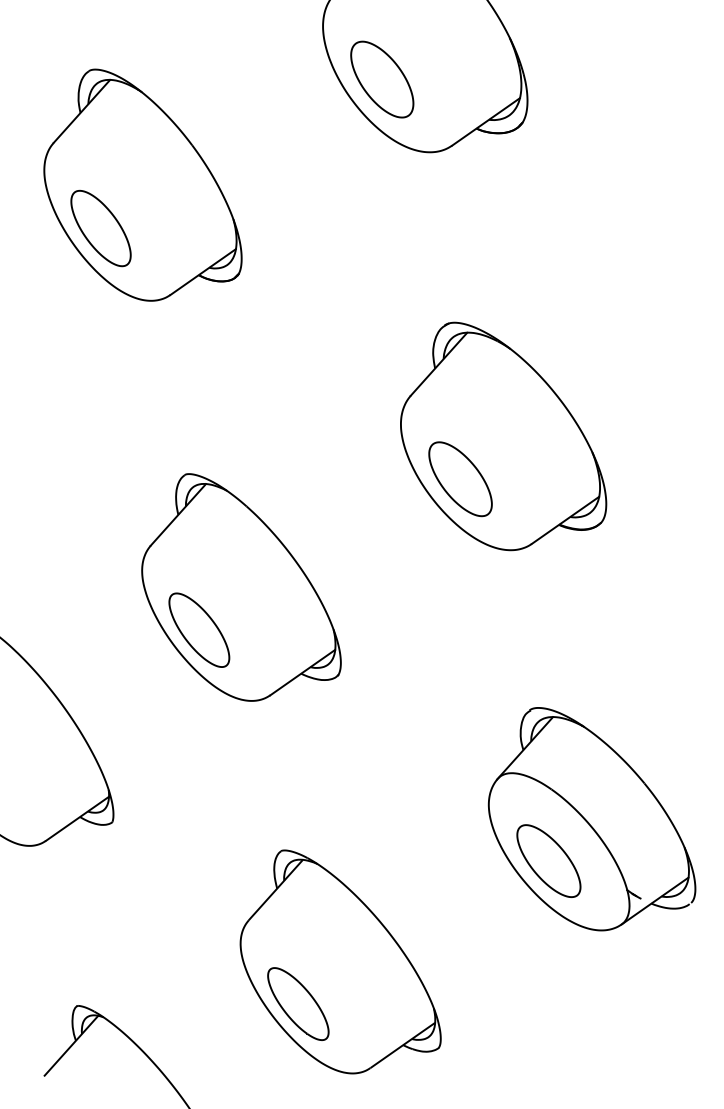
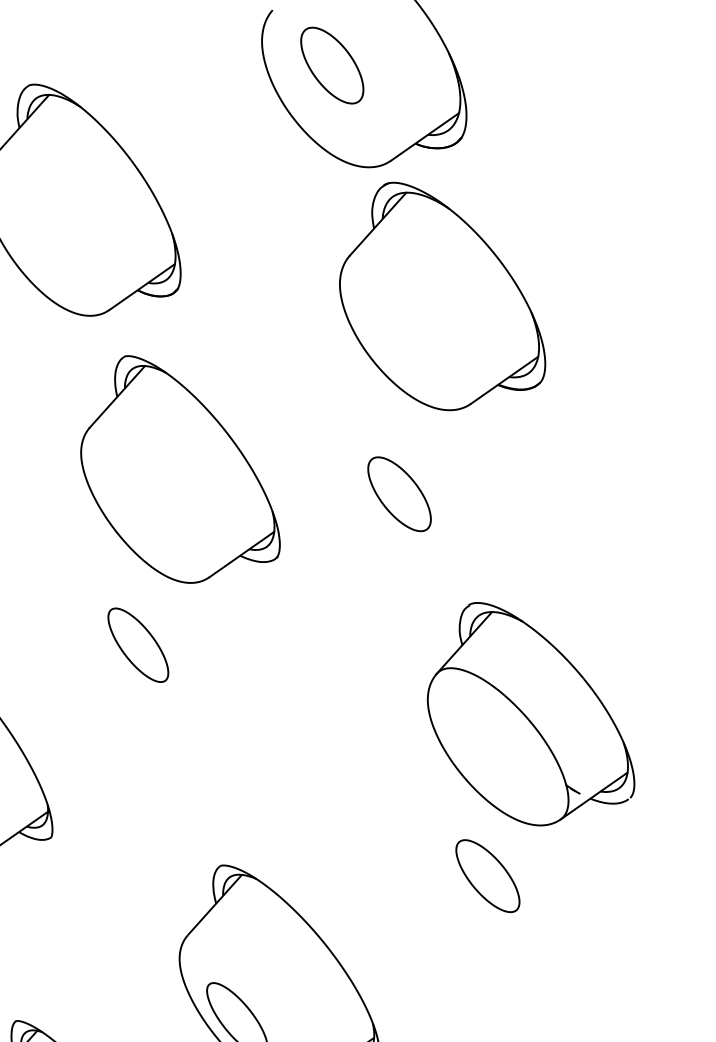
part: (382, 79) -> (332, 65), moved
part: (100, 228) -> (39, 243), removed
part: (503, 436) -> (442, 296), moved
part: (241, 587) -> (180, 469), moved
part: (591, 819) -> (530, 714), moved

